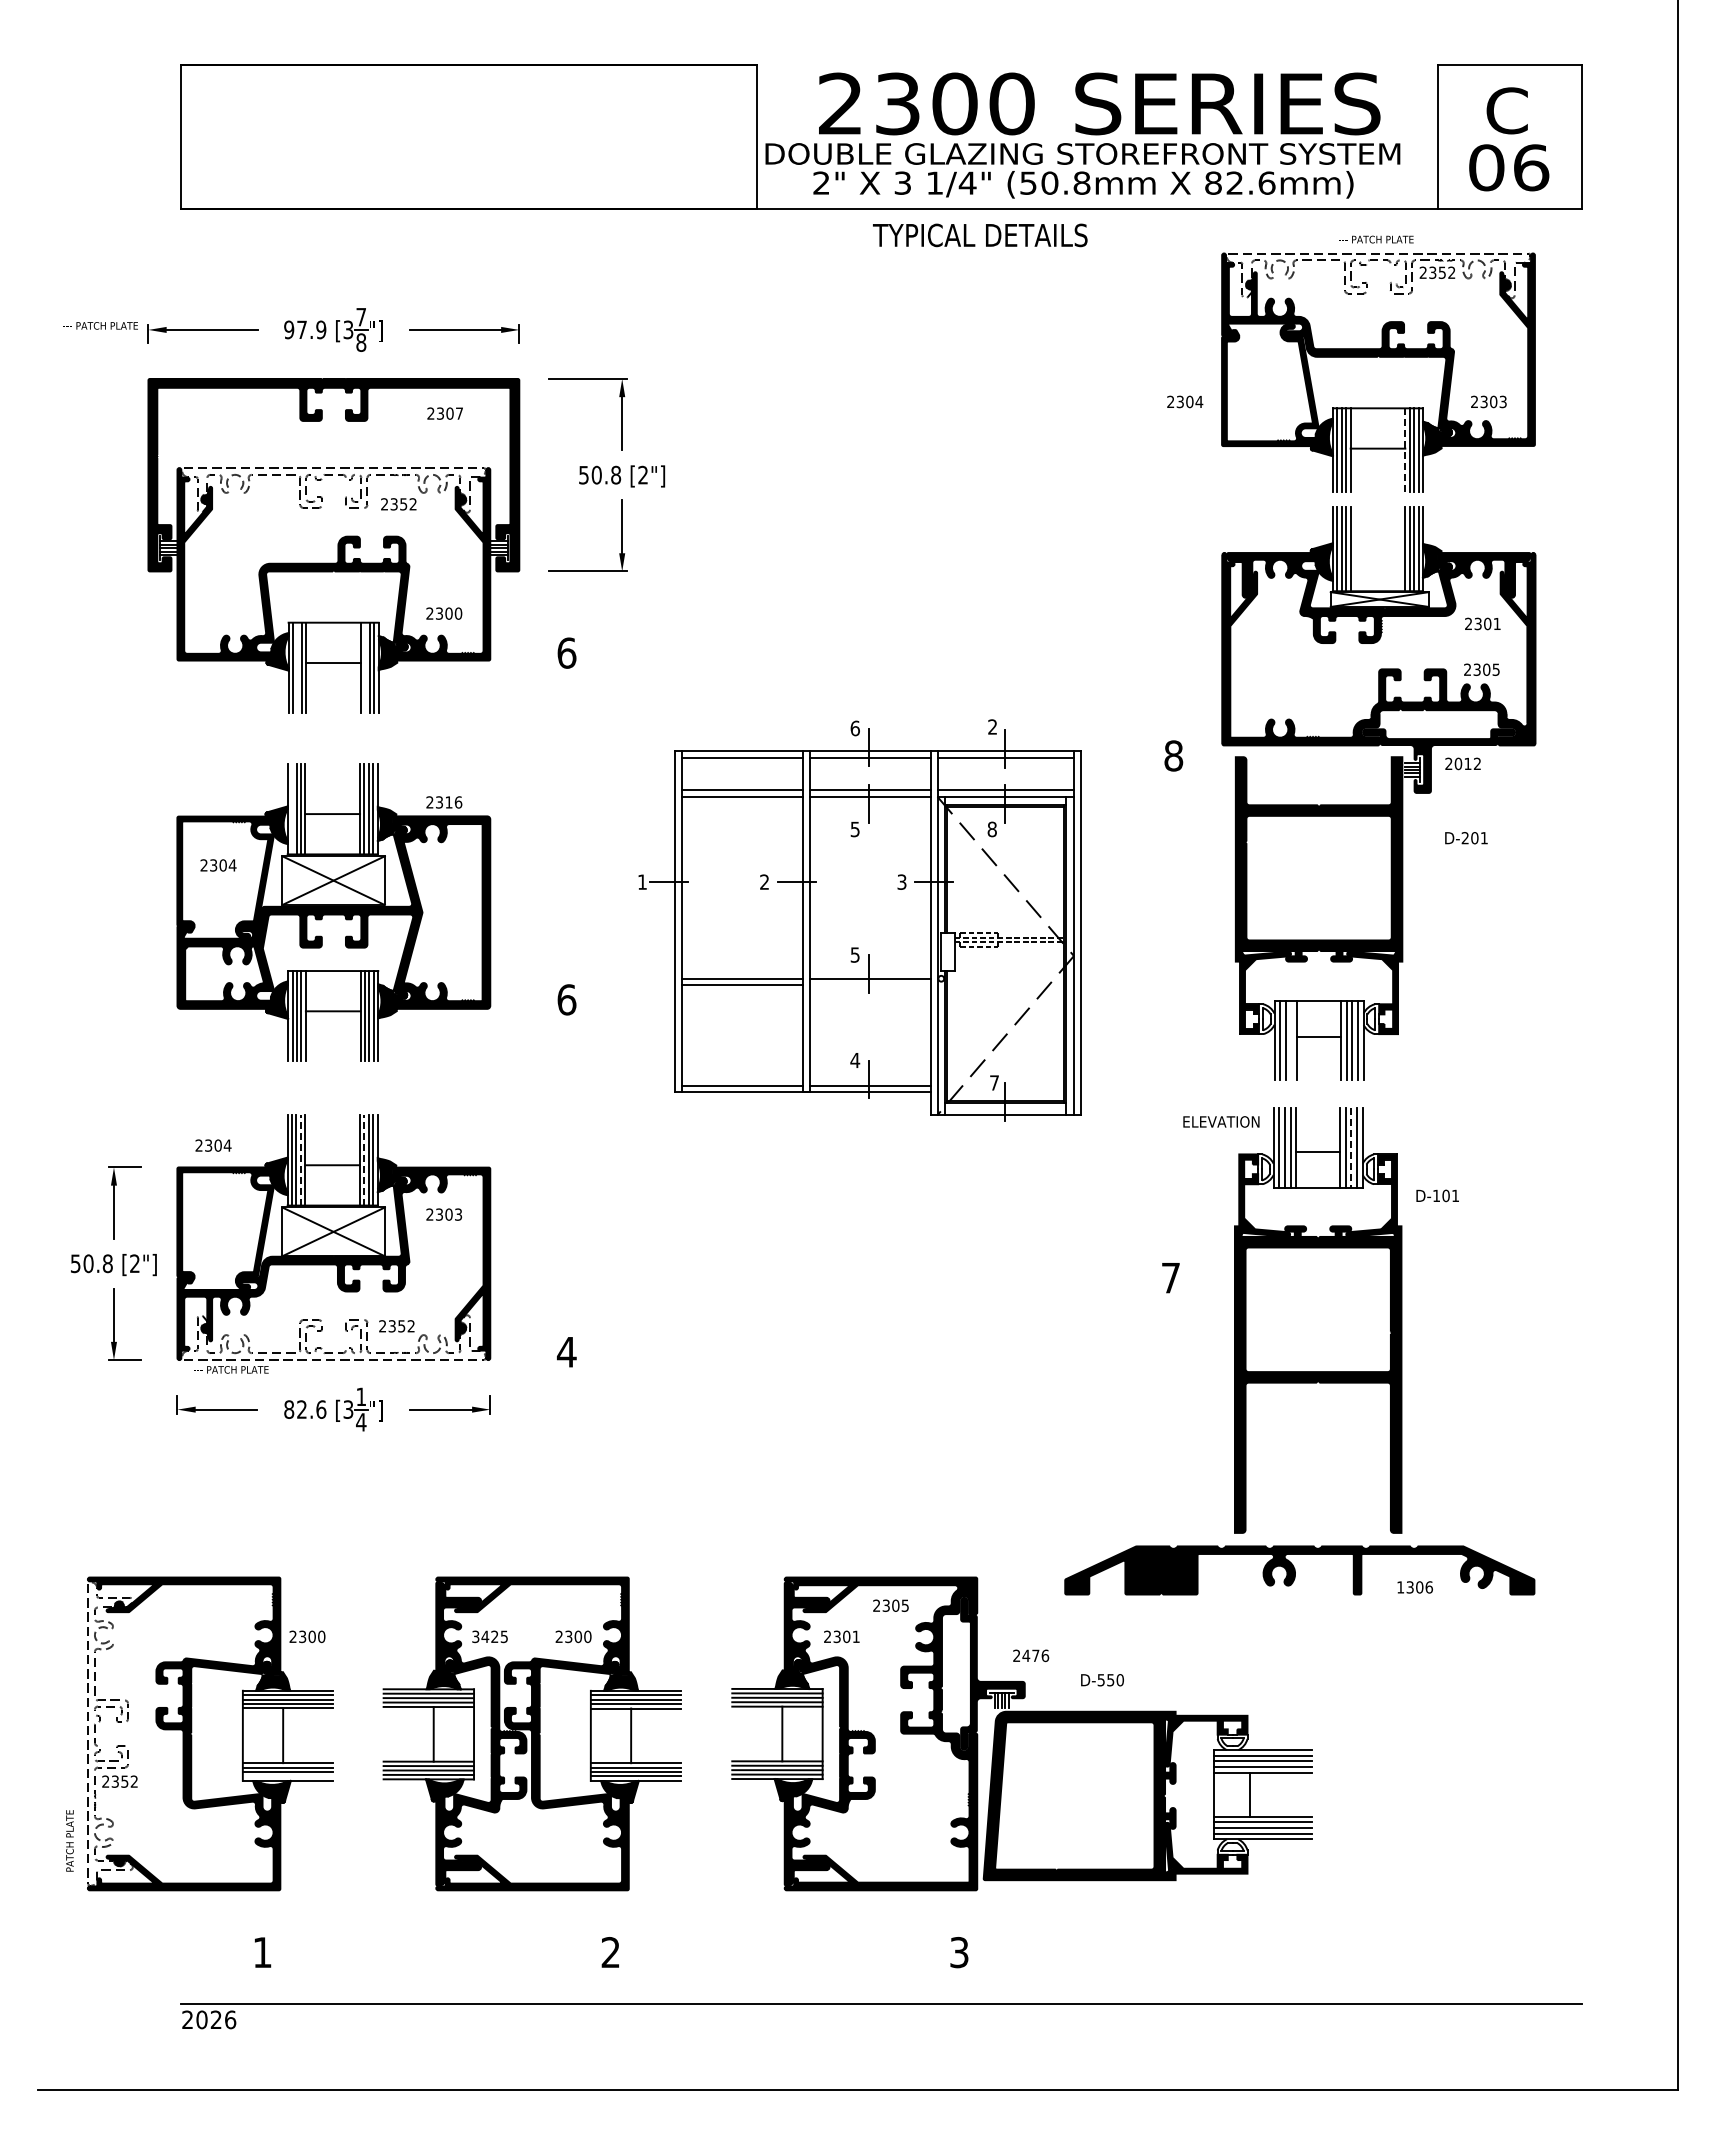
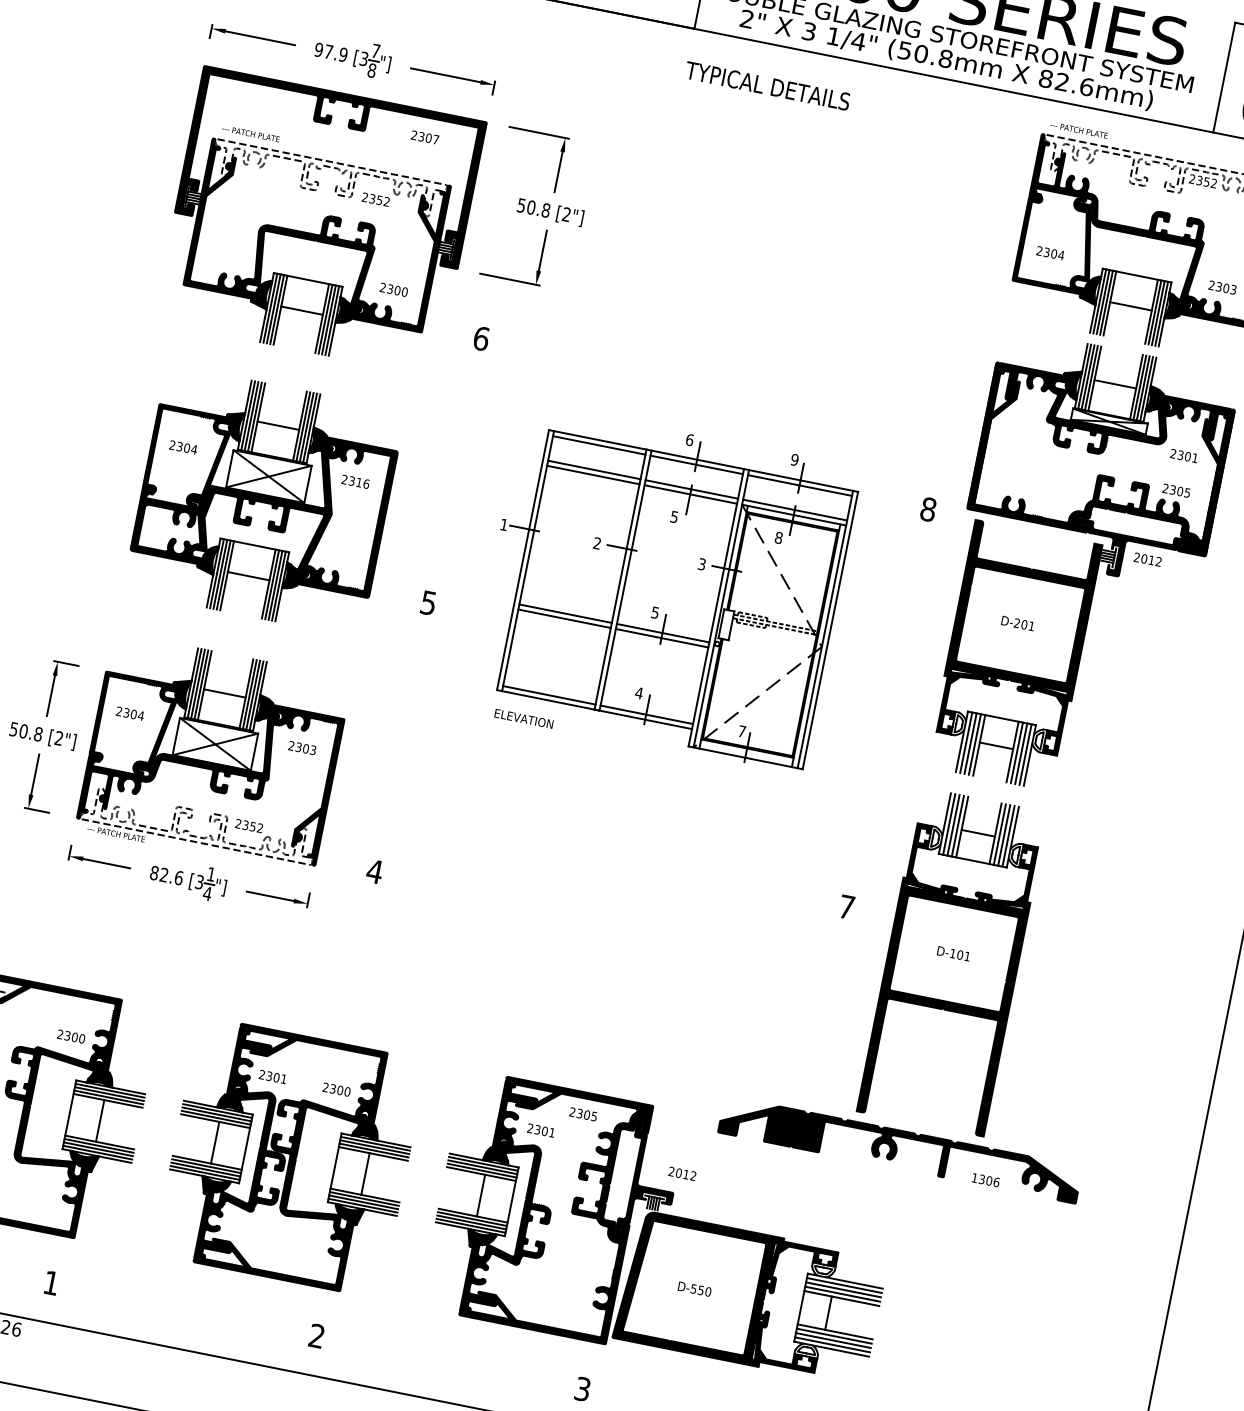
text: (980, 235) -> (767, 86), moved
text: (1376, 239) -> (1079, 130), moved
text: (100, 325) -> (250, 133), moved
text: (1185, 401) -> (1050, 252), moved
line: (1405, 450) -> (1151, 311), dashed -> solid
line: (1377, 550) -> (1115, 383), added
line: (297, 667) -> (273, 308), added
line: (365, 667) -> (325, 318), added
text: (992, 726) -> (794, 459), 2 -> 9
text: (444, 802) -> (355, 481), moved
line: (292, 809) -> (248, 416), added
text: (1466, 838) -> (1018, 623), moved
line: (869, 985) -> (661, 638), added
text: (566, 999) -> (428, 602), 6 -> 5
line: (1291, 1040) -> (974, 744), added
text: (1221, 1121) -> (524, 718), moved
text: (213, 1145) -> (130, 713), moved
line: (1351, 1147) -> (1004, 835), dashed -> solid
line: (300, 1159) -> (201, 684), dashed -> solid
line: (364, 1159) -> (249, 693), dashed -> solid
text: (1437, 1195) -> (953, 953), moved
text: (307, 1636) -> (71, 1036), moved
text: (489, 1636) -> (272, 1076), 3425 -> 2301
text: (1035, 1655) -> (686, 1174), 2476 -> 2012
text: (1102, 1680) -> (694, 1289), moved
line: (287, 1776) -> (97, 1152), added

